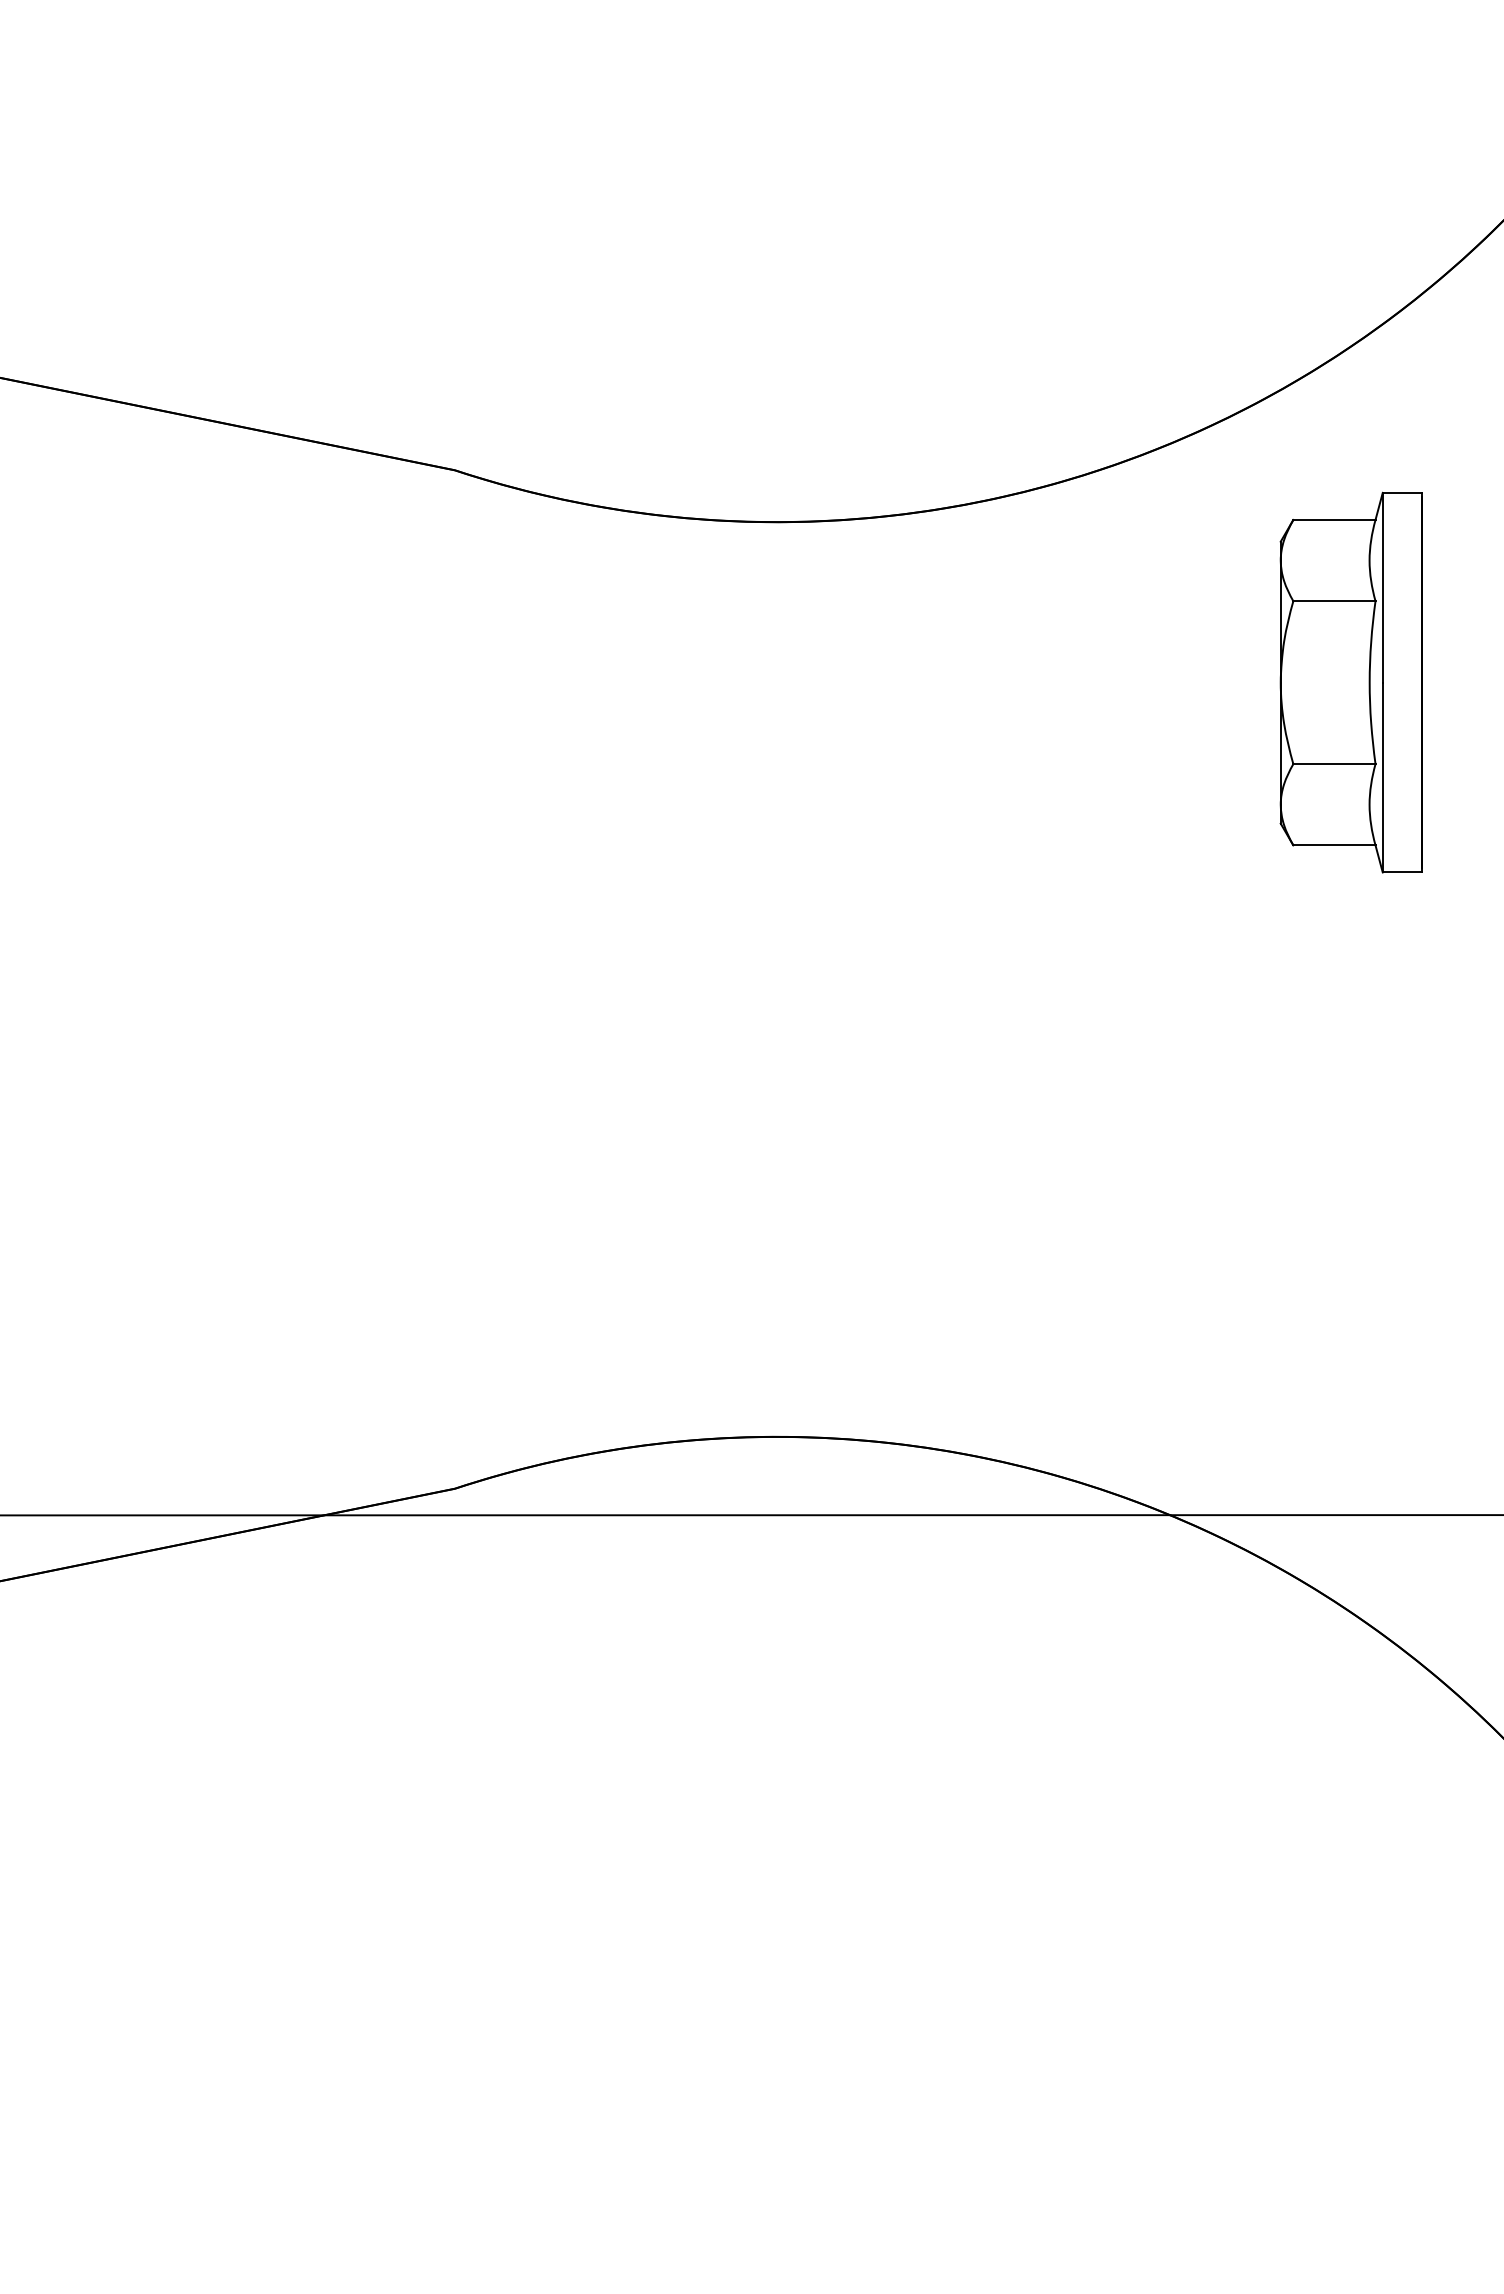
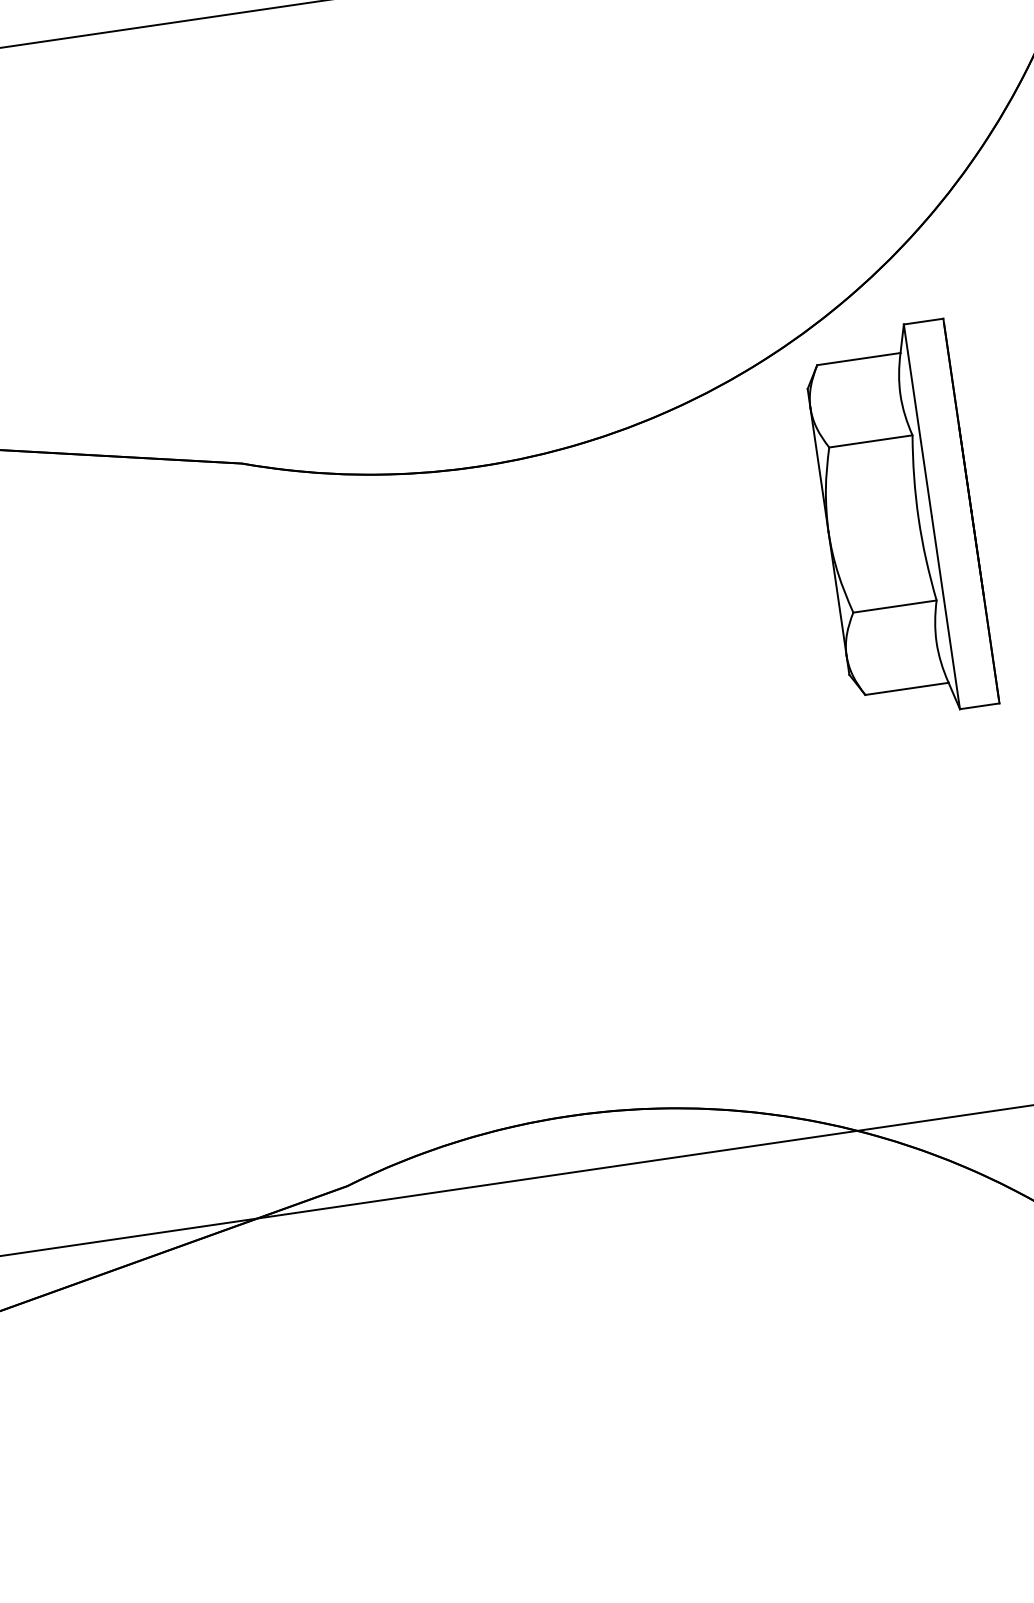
part: (1350, 682) -> (899, 521), size x1.43

